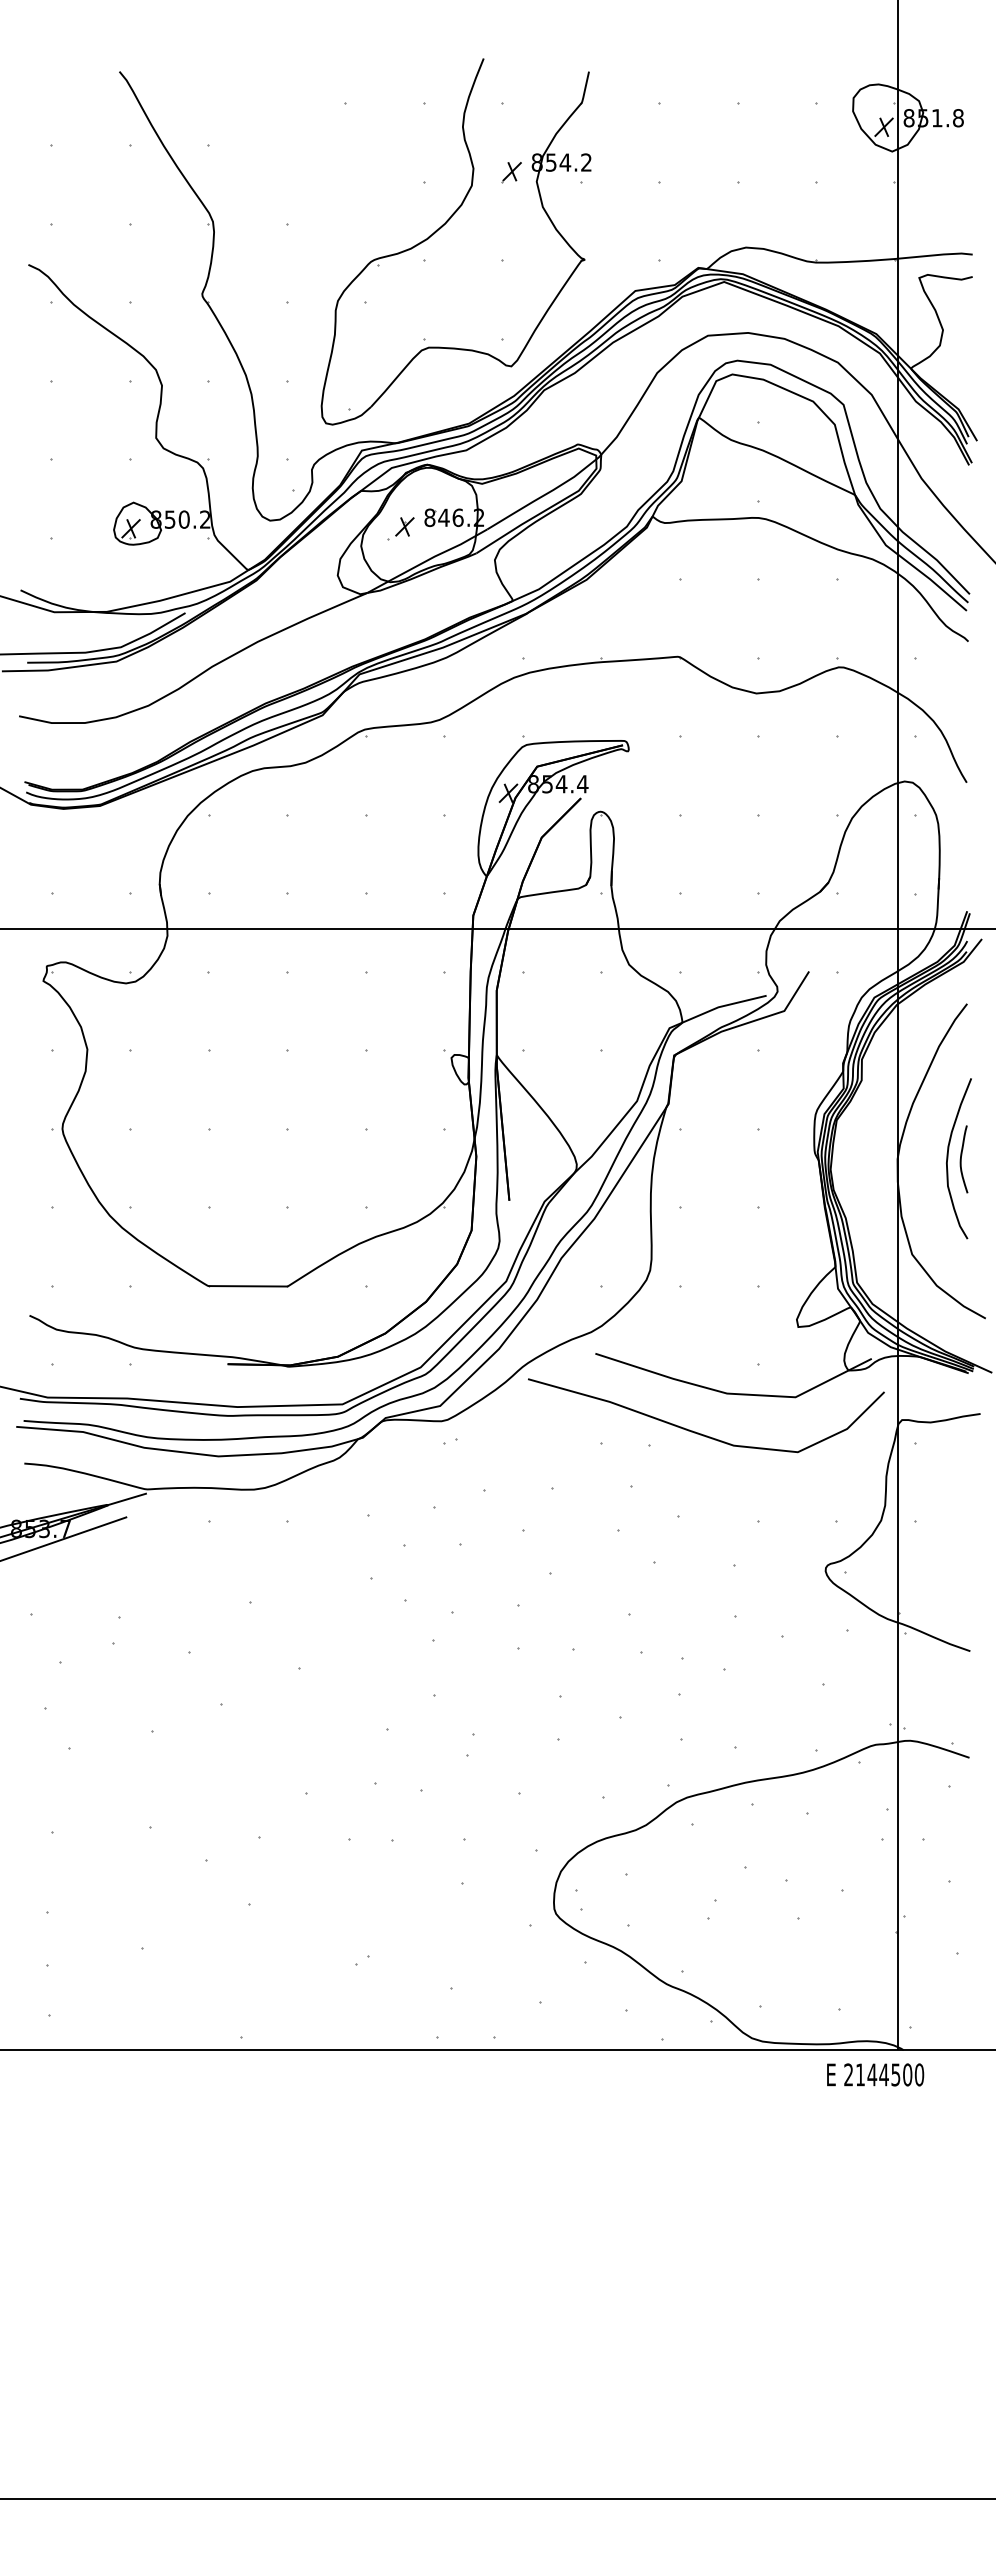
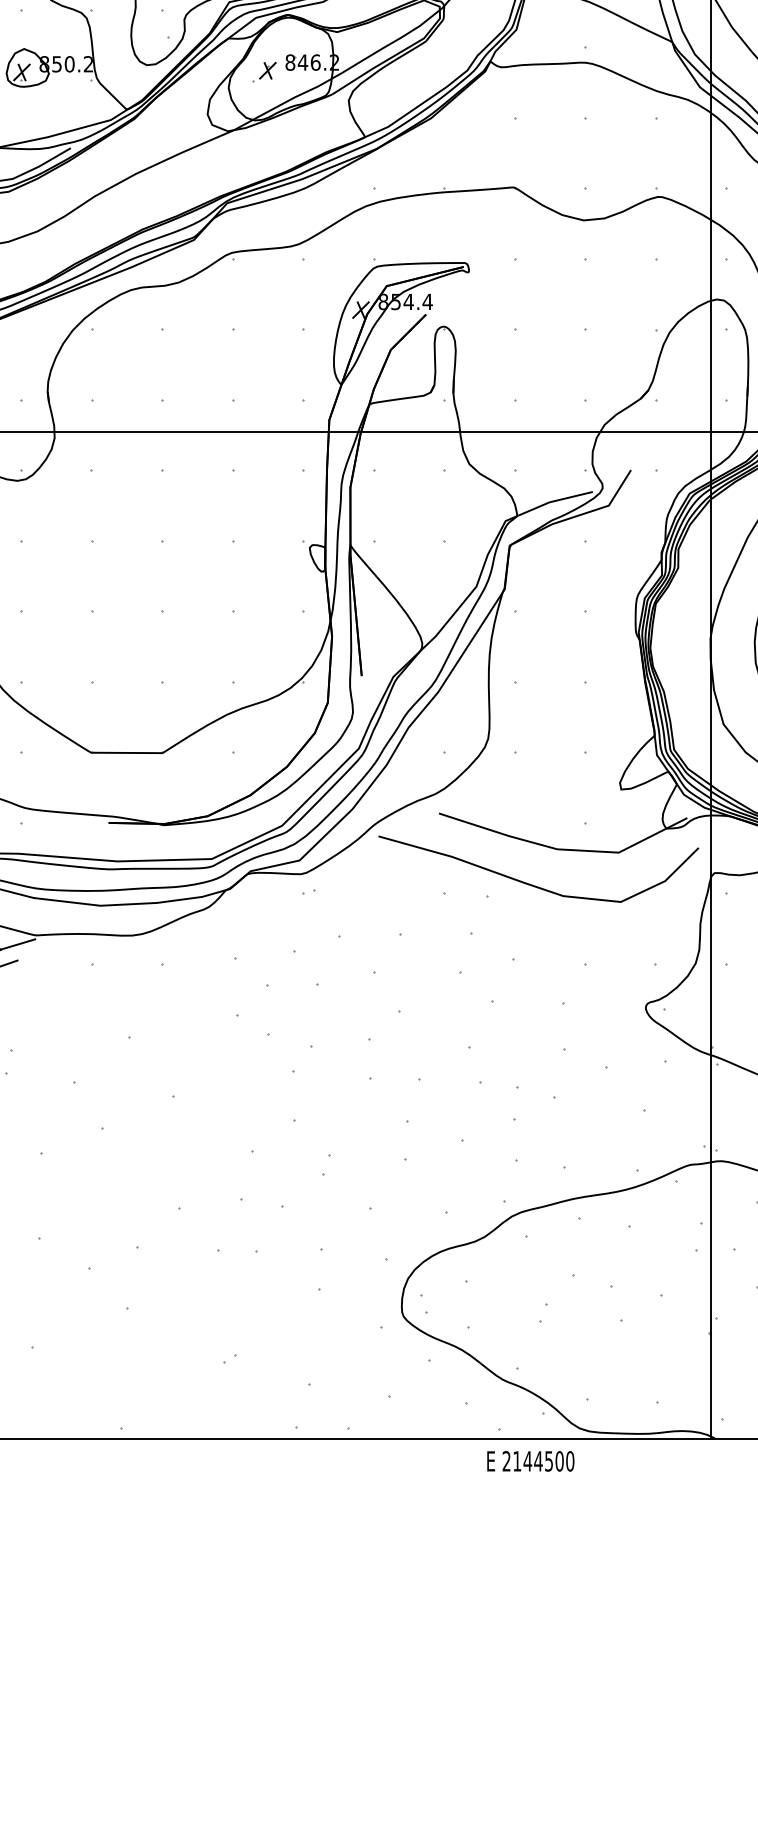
text: (875, 2074) -> (530, 1460), moved

